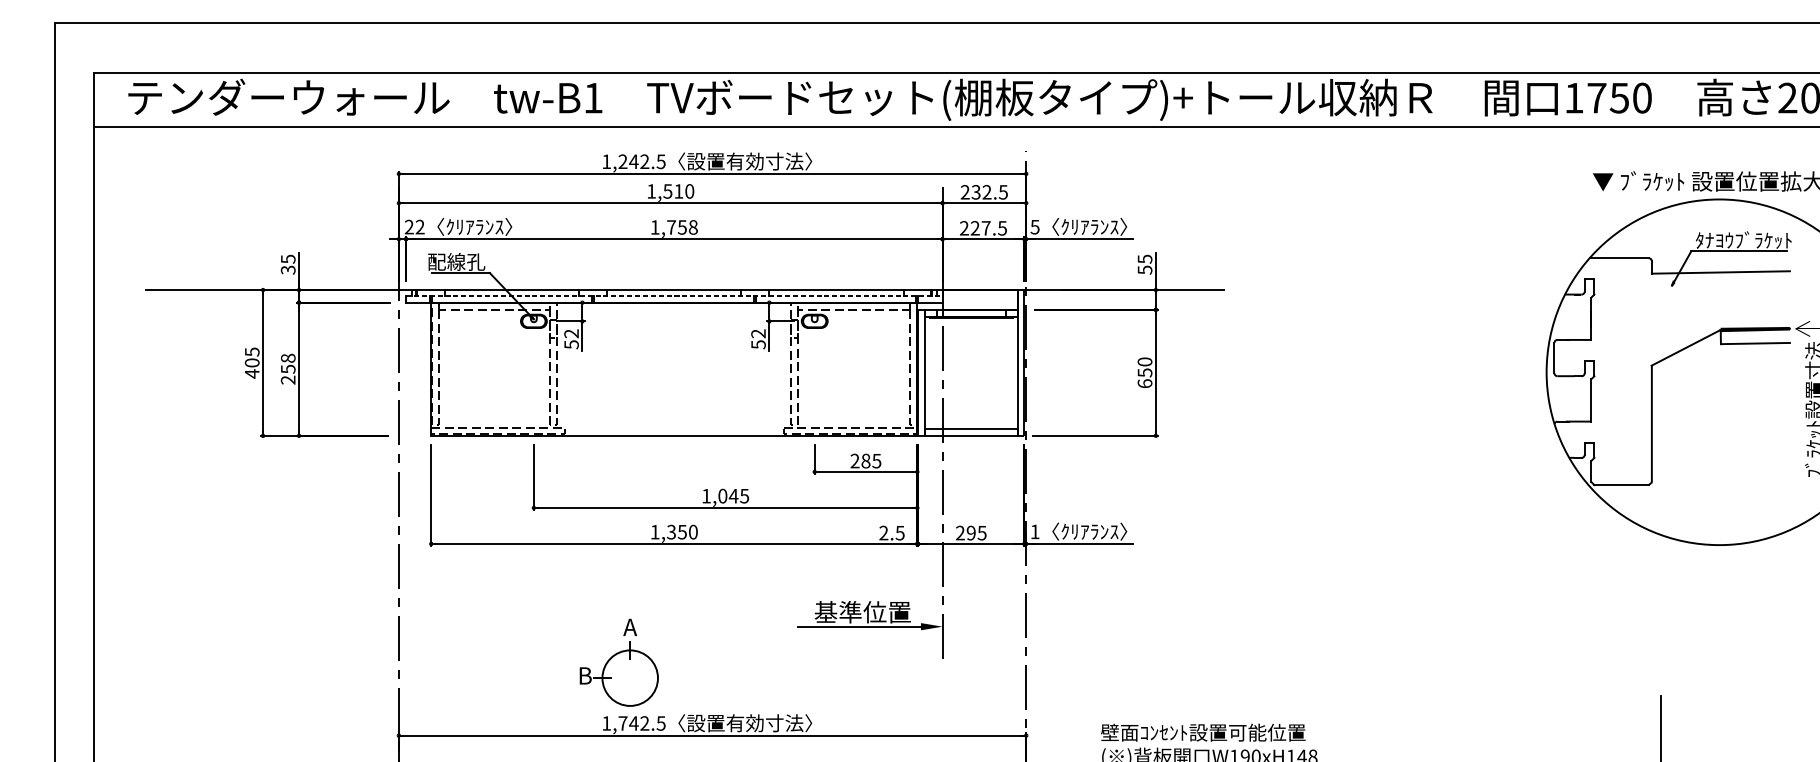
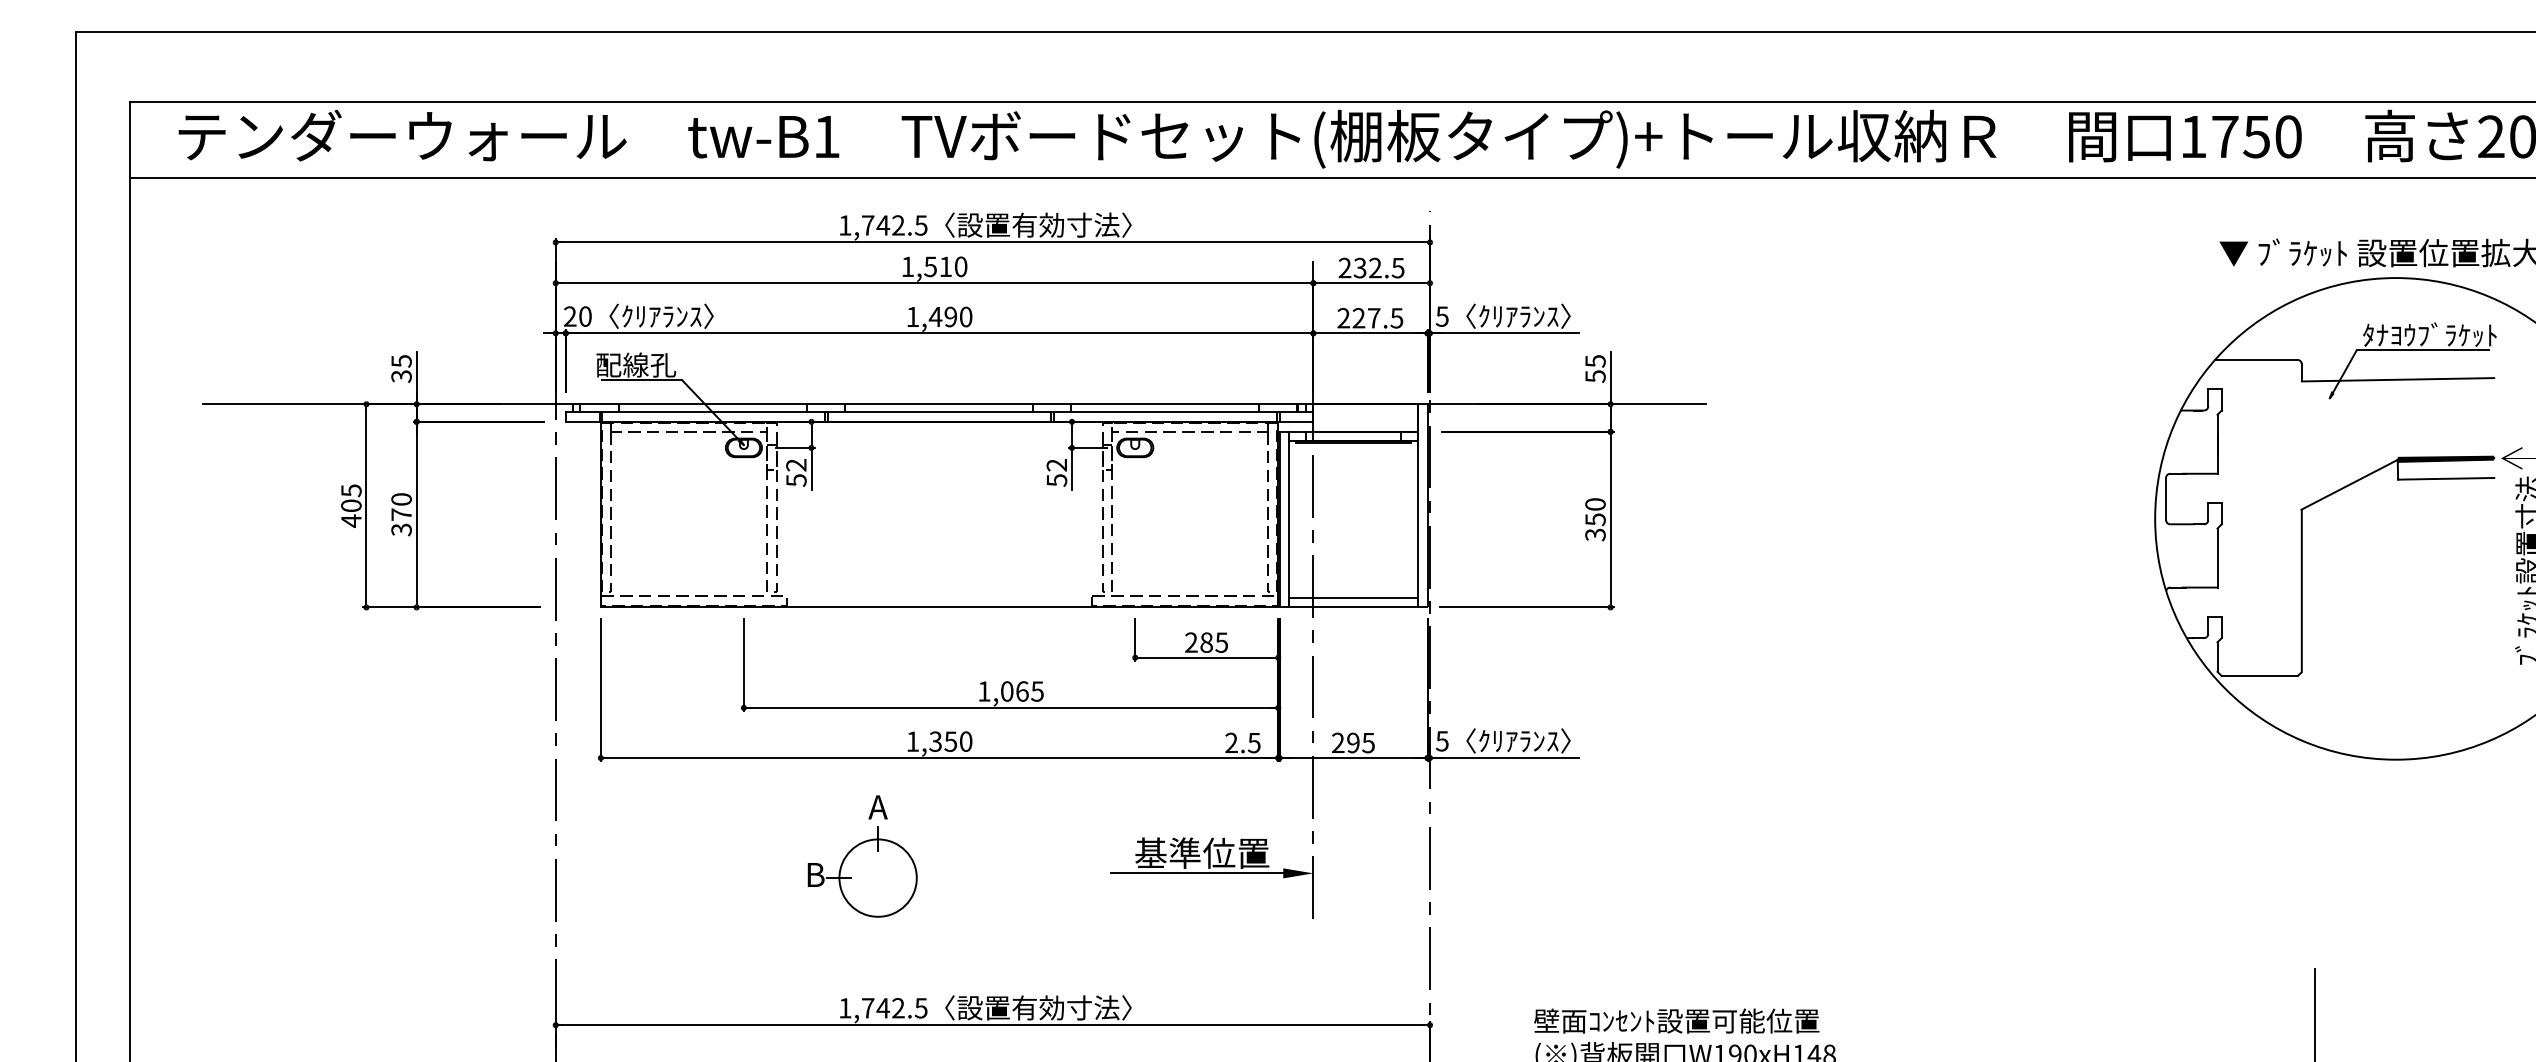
text: (622, 161) -> (867, 225), 1,242.5 -> 1,742.5
text: (420, 227) -> (585, 316), 22 -> 20
text: (682, 227) -> (950, 316), 1,758 -> 1,490
line: (674, 295) -> (939, 412), dashed -> solid
text: (288, 369) -> (401, 514), 258 -> 370
text: (1145, 383) -> (1595, 534), 650 -> 350
text: (733, 496) -> (1022, 691), 1,045 -> 1,065
text: (1035, 532) -> (1442, 741), 1 -> 5
part: (619, 662) -> (862, 856), moved

